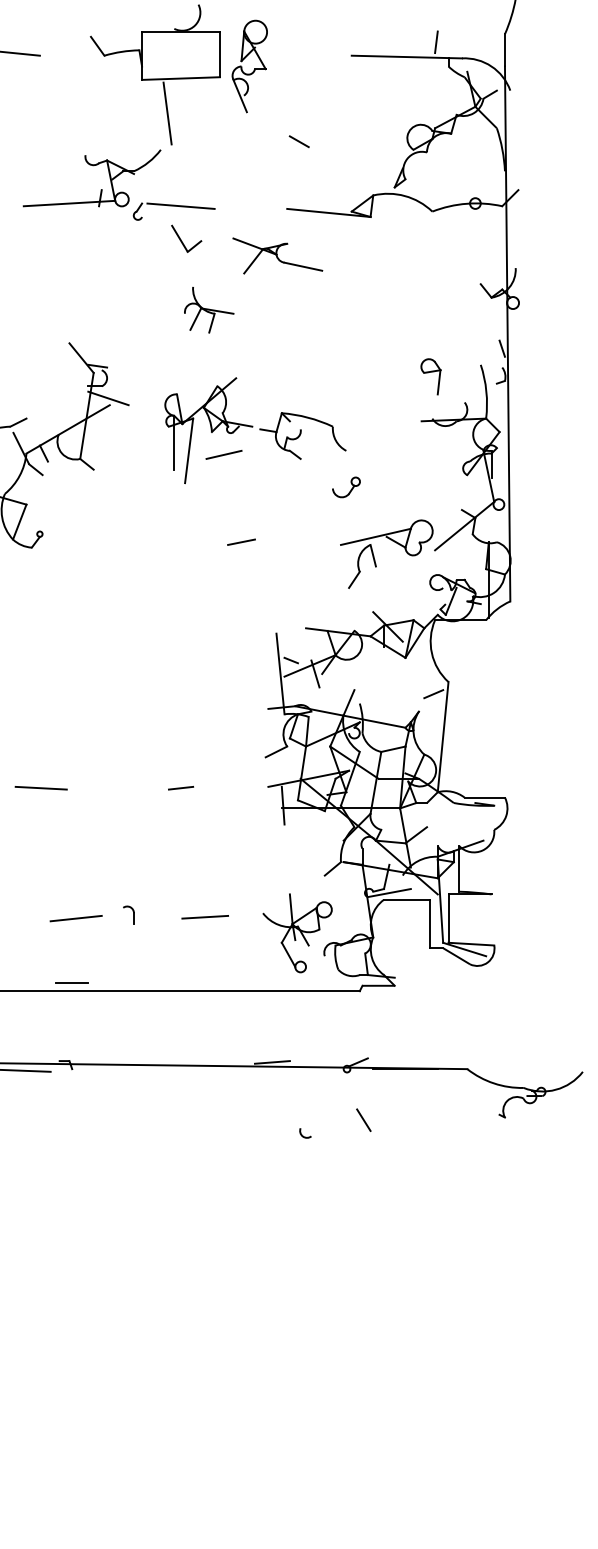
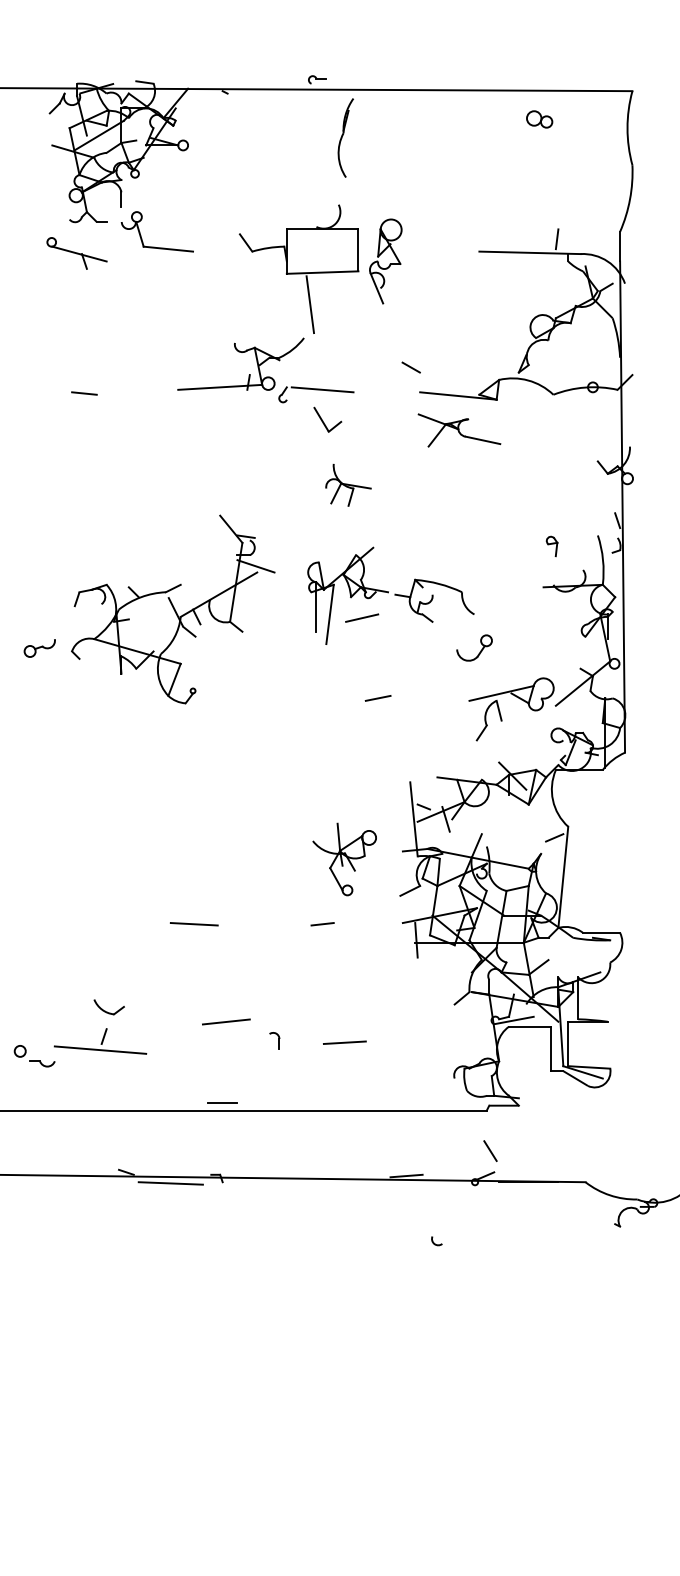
line: (298, 141) -> (410, 367), moved
part: (277, 255) -> (459, 430), moved
part: (430, 376) -> (551, 546), size x0.6
part: (346, 486) -> (474, 647), size x1.4
line: (76, 918) -> (226, 1021), moved
part: (297, 933) -> (344, 859), moved
line: (363, 1119) -> (490, 1150), moved

